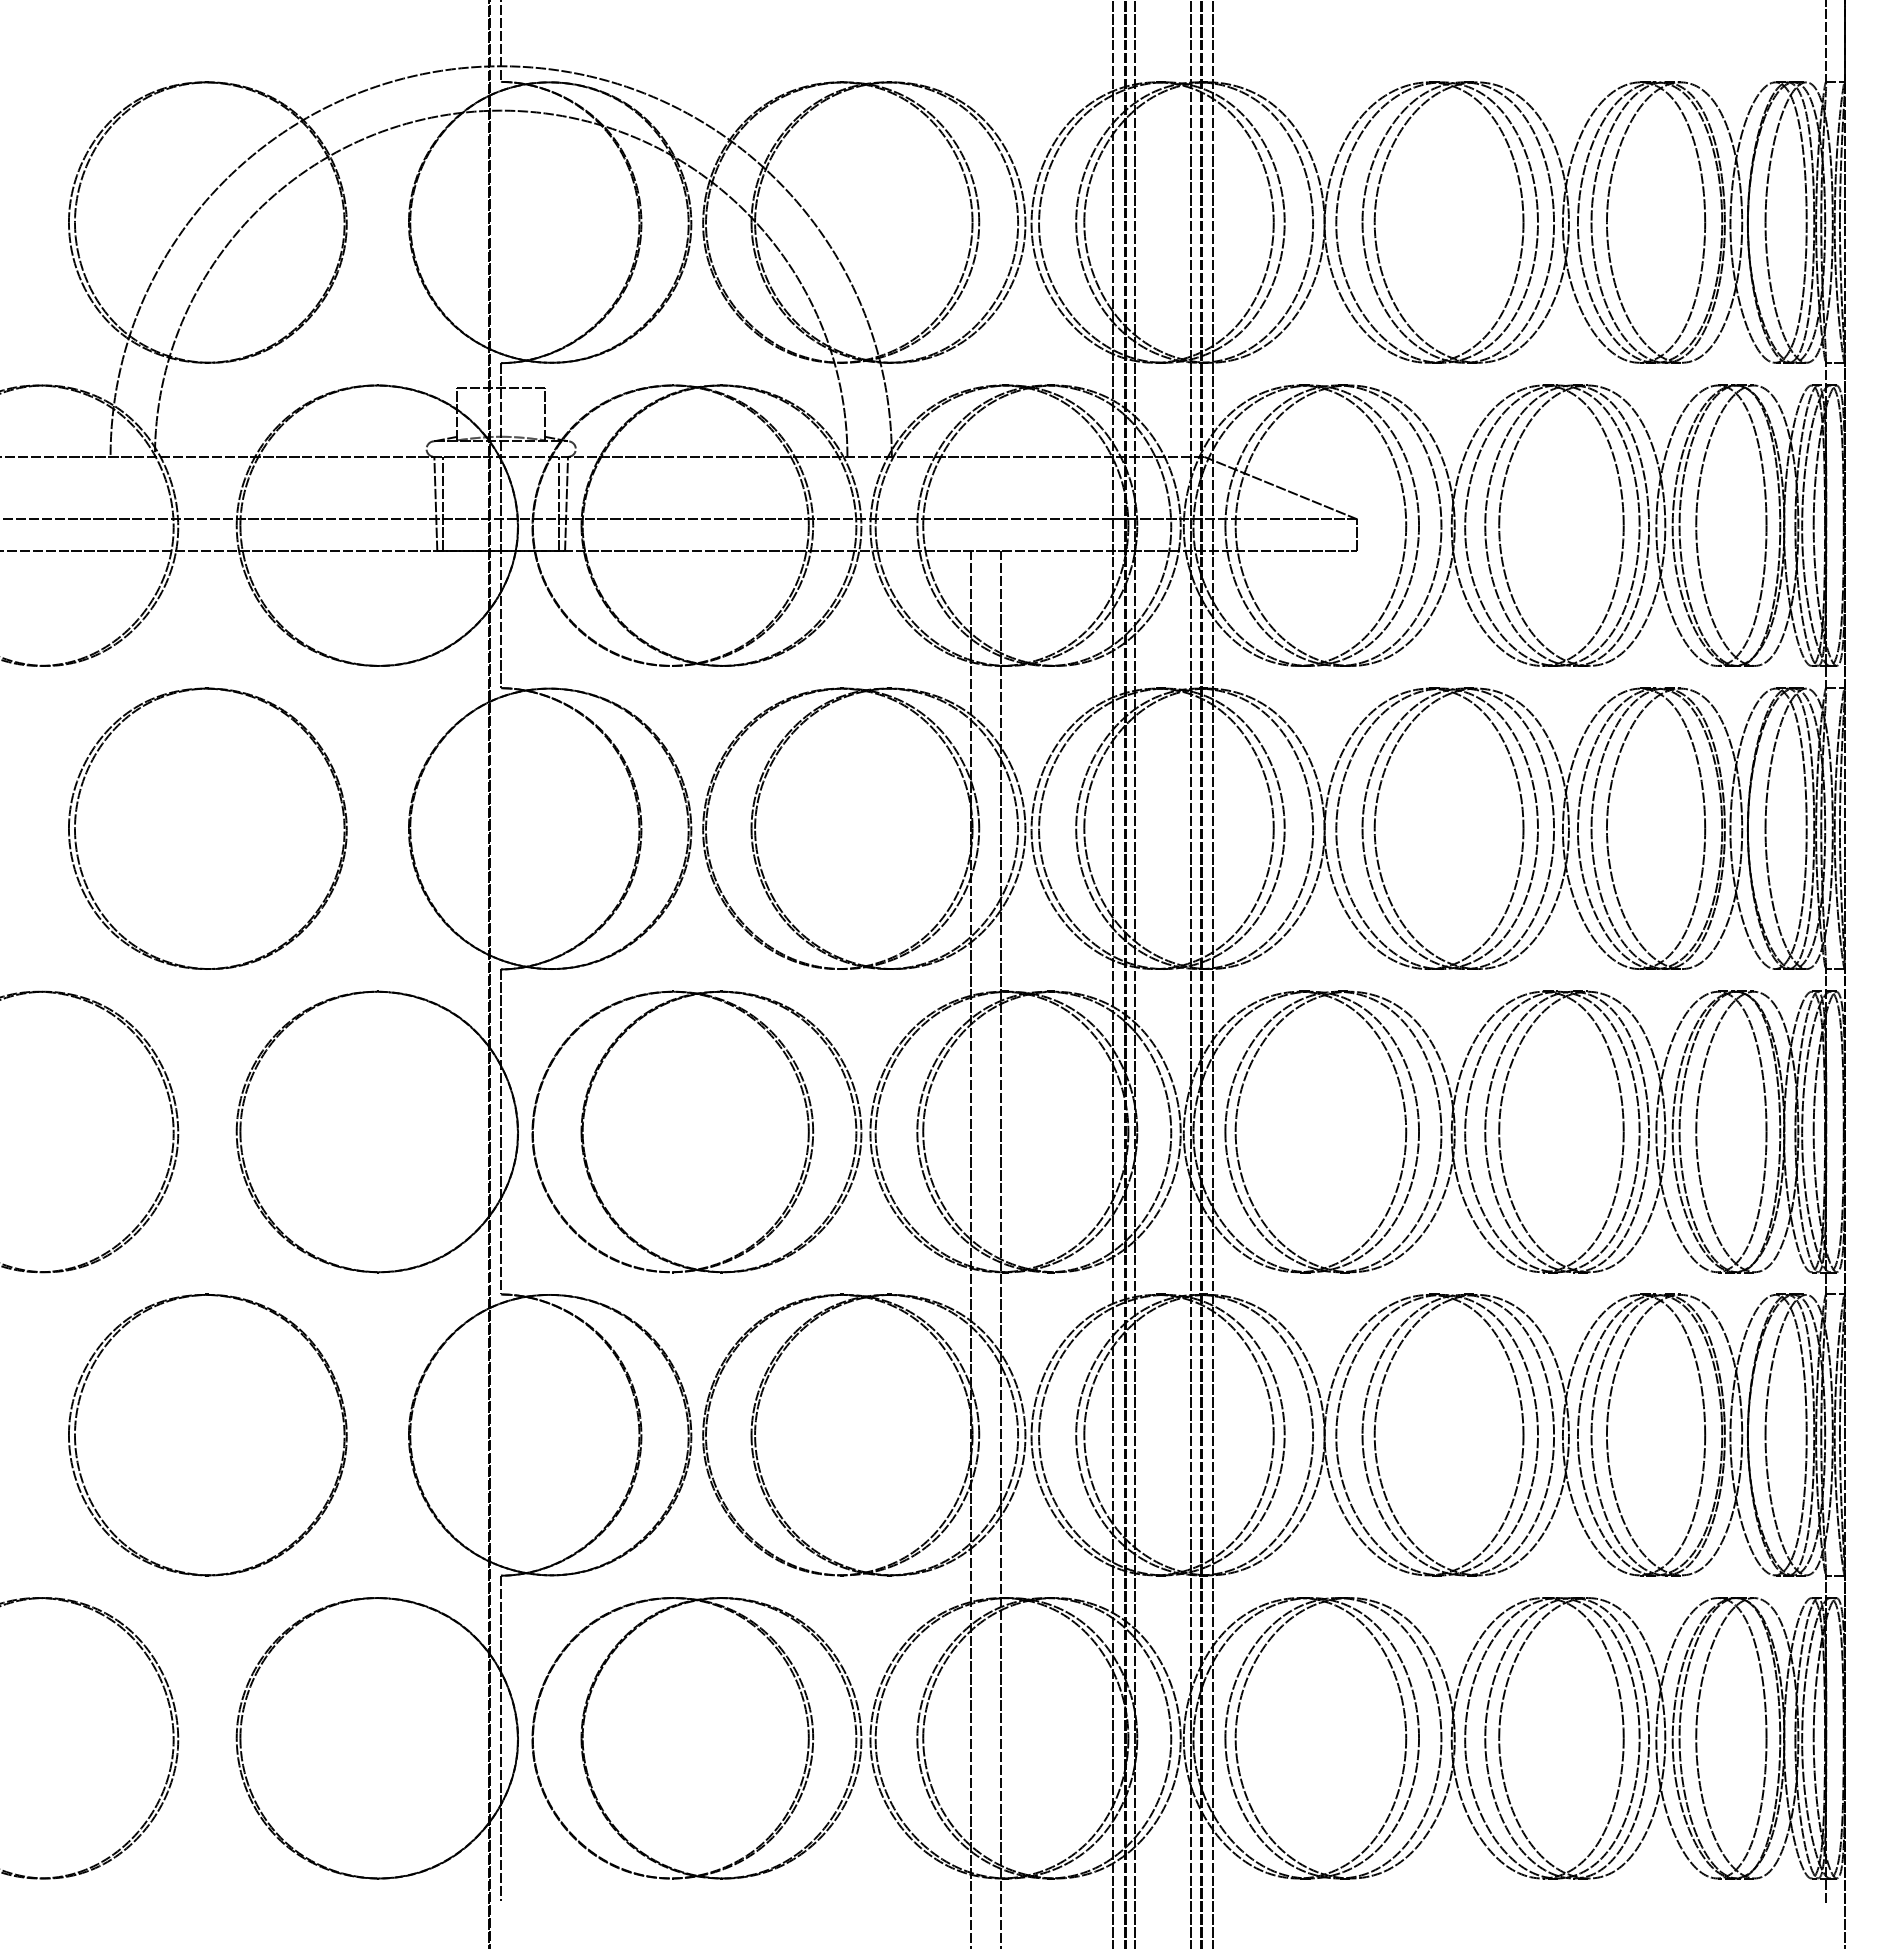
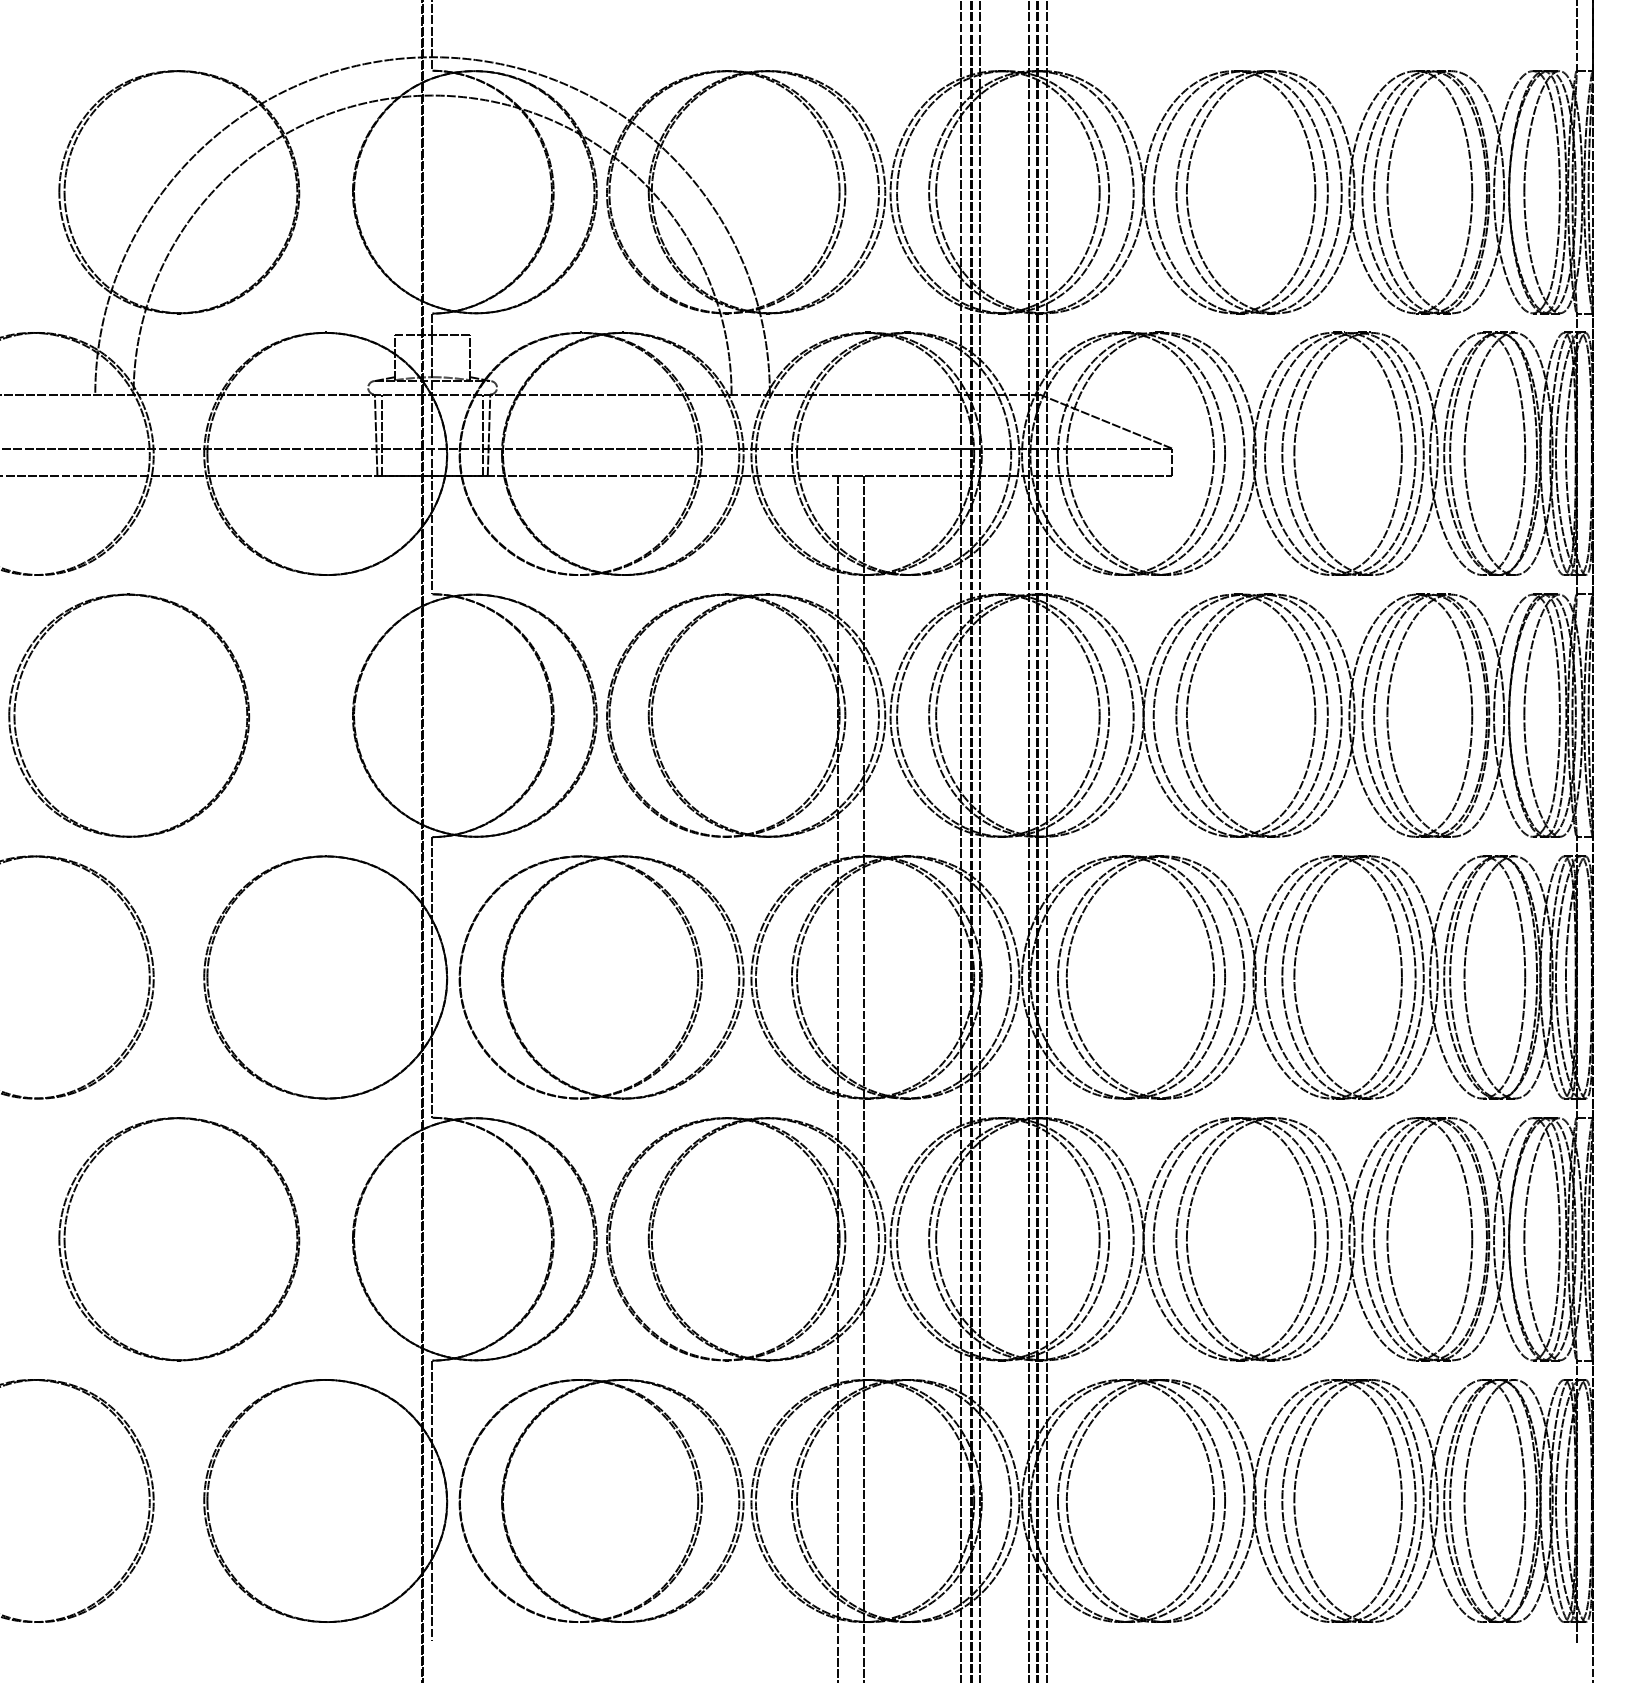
part: (76, 821) -> (15, 709), moved

